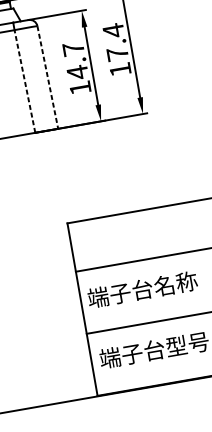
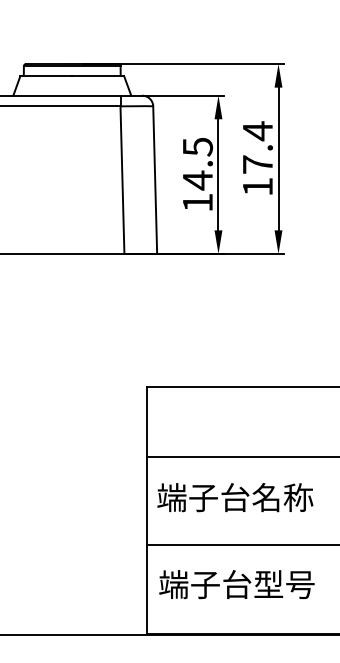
text: (74, 48) -> (198, 146), 14.7 -> 14.5
line: (48, 77) -> (155, 180), dashed -> solid
line: (25, 81) -> (122, 180), dashed -> solid

